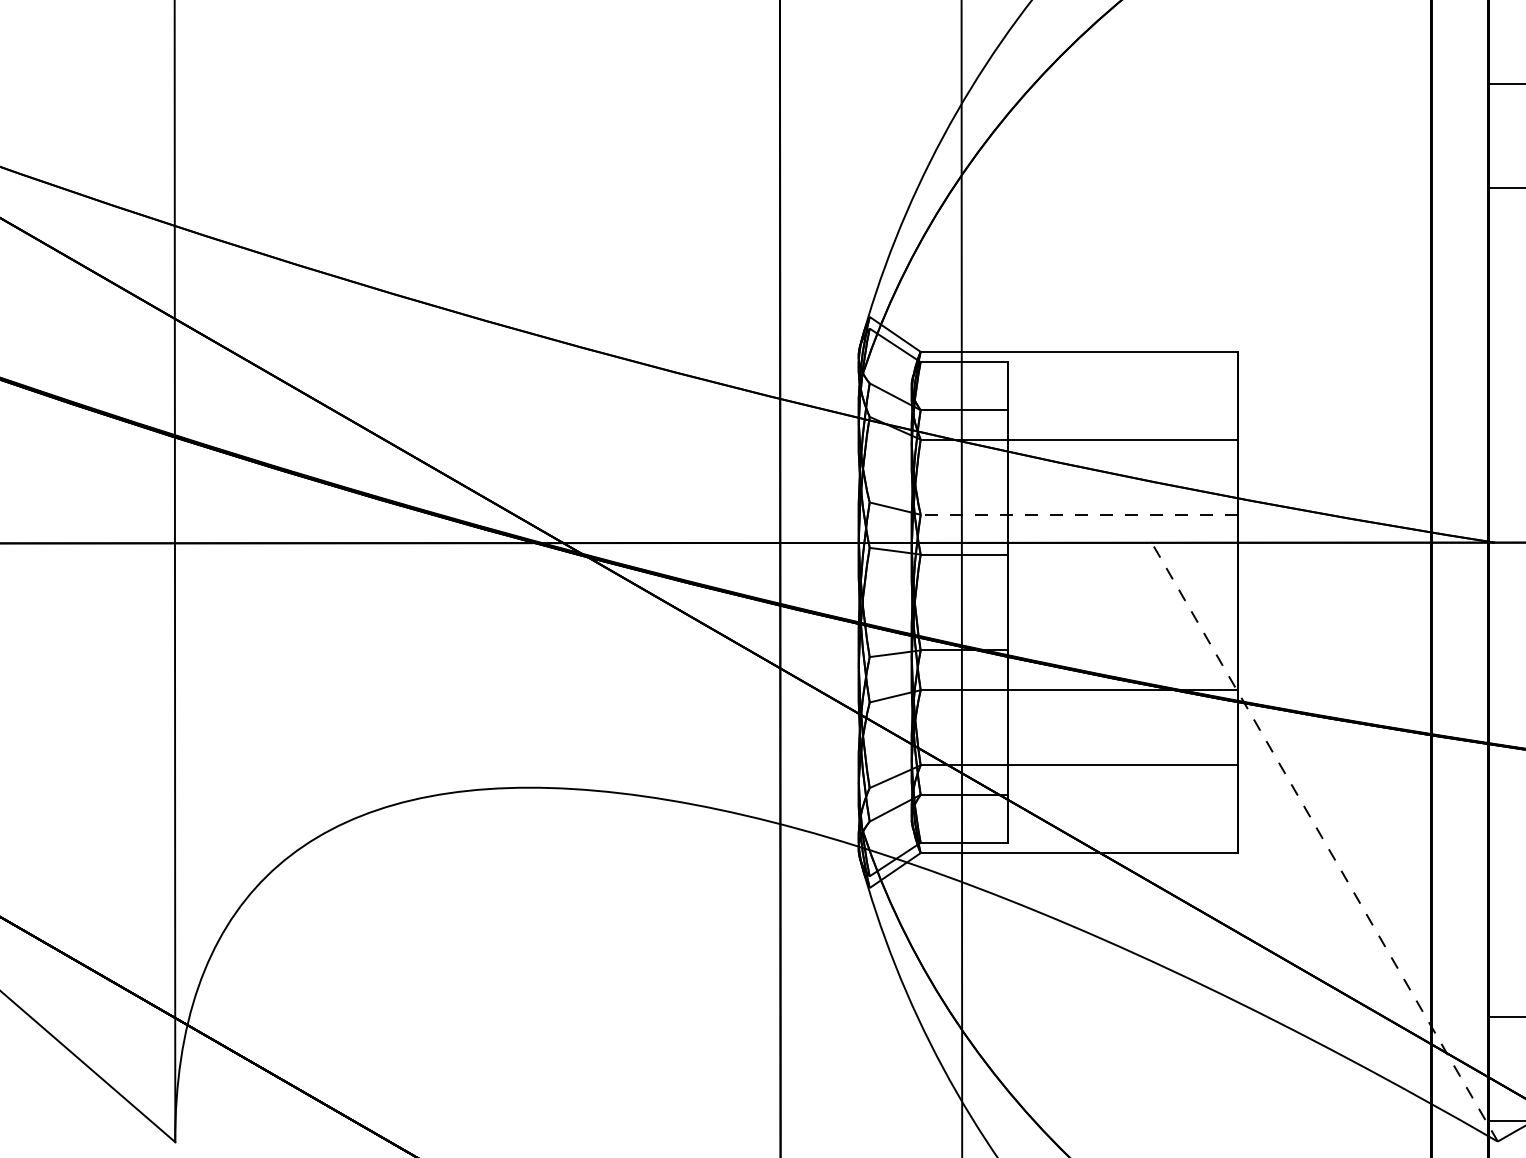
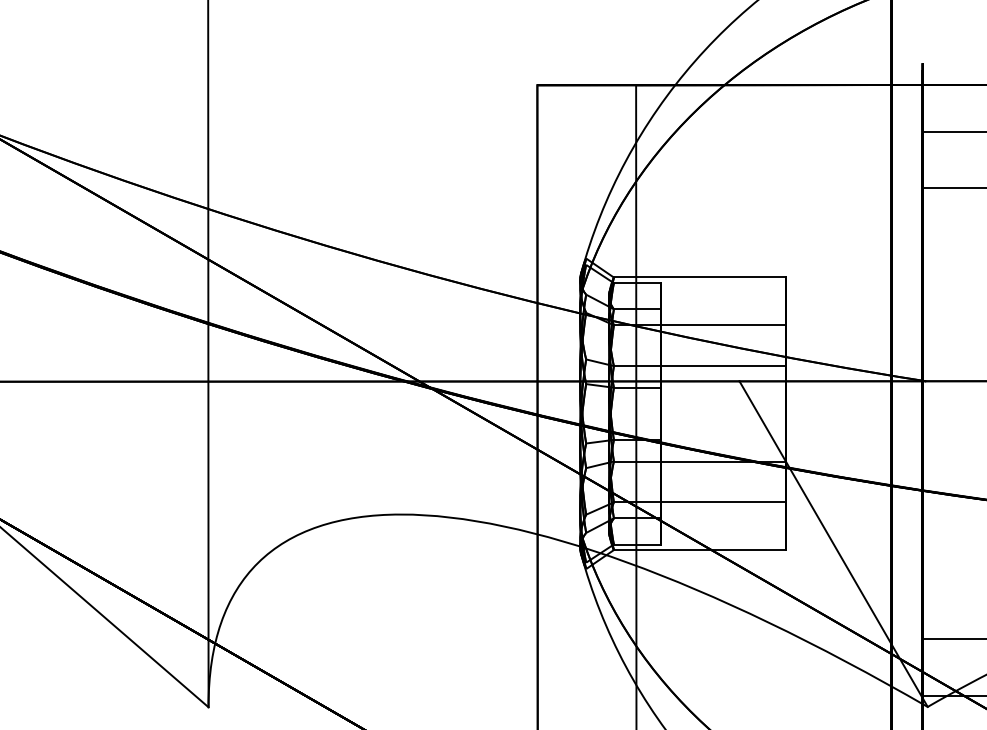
line: (1078, 515) -> (699, 366), dashed -> solid
line: (1324, 840) -> (833, 543), dashed -> solid

